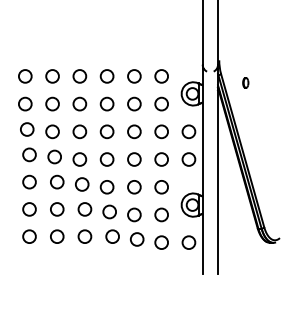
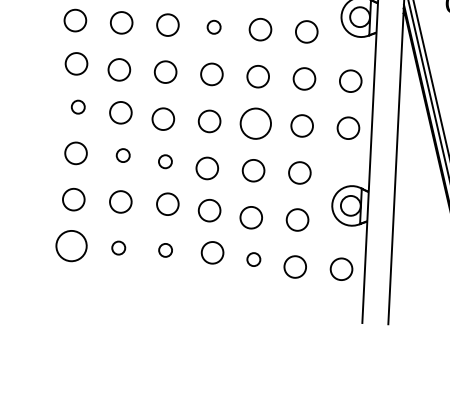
circle: (106, 103) -> (213, 26), size x0.6
circle: (29, 154) -> (78, 106), size x0.6
circle: (134, 159) -> (256, 123), size x1.4
circle: (57, 181) -> (123, 154), size x0.6
circle: (82, 184) -> (165, 161), size x0.6
circle: (29, 236) -> (71, 245), size x1.4
circle: (57, 236) -> (119, 247), size x0.6
circle: (84, 236) -> (164, 250), size x0.6
circle: (136, 239) -> (252, 259), size x0.6

